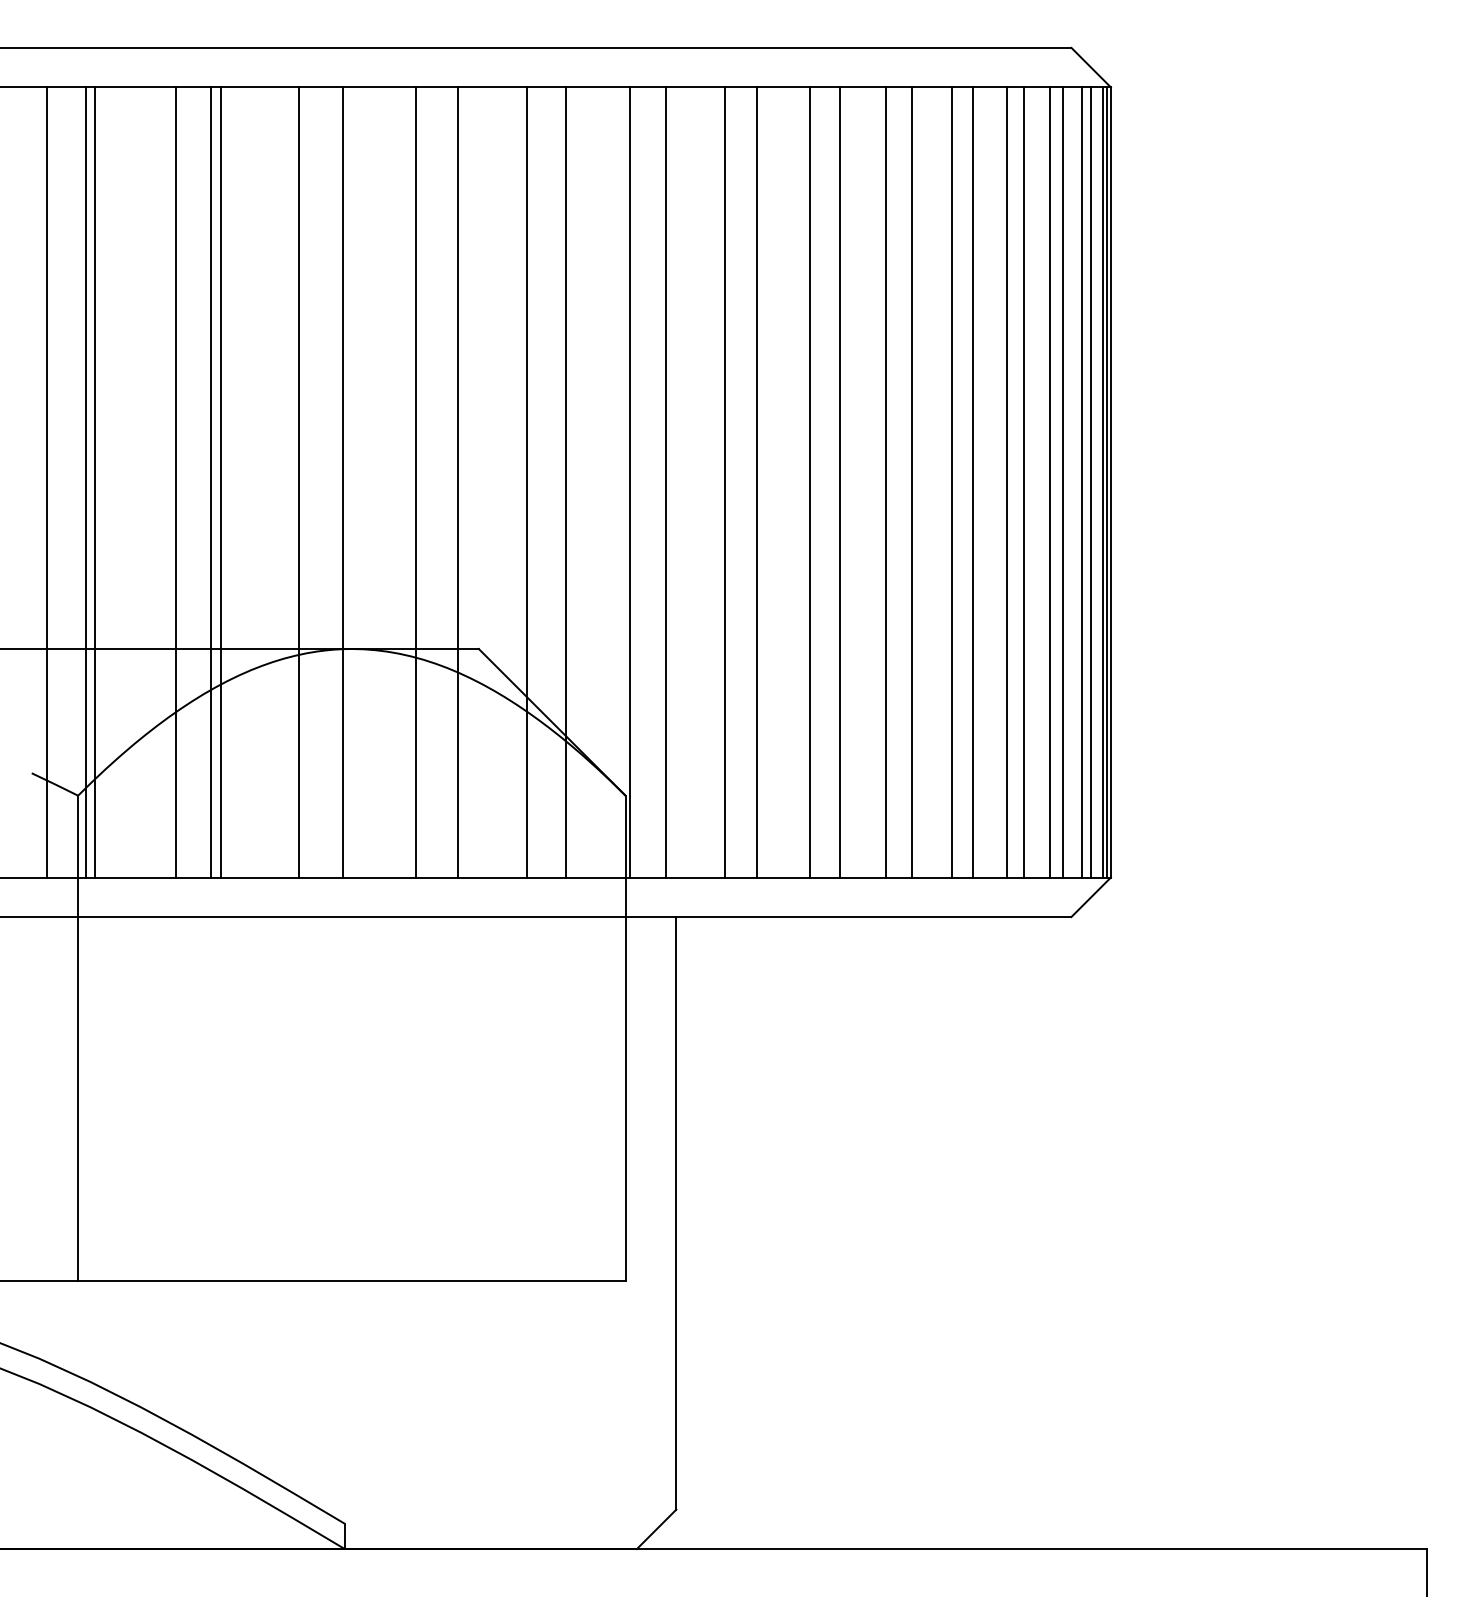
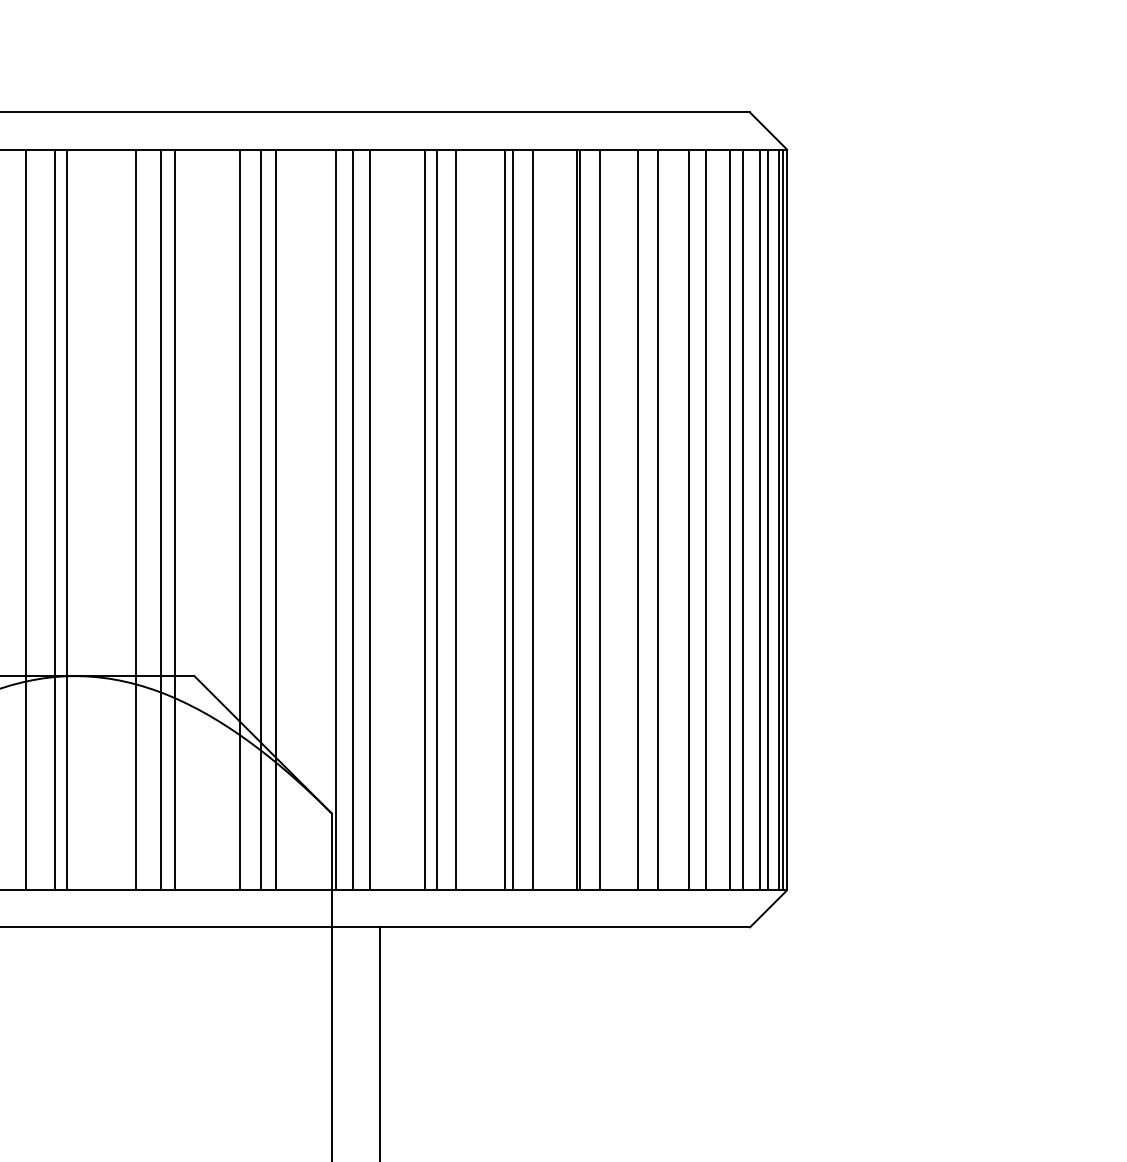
line: (330, 482) -> (55, 519), added
line: (443, 482) -> (161, 519), added
line: (549, 482) -> (260, 519), added
line: (647, 482) -> (352, 519), added
line: (737, 482) -> (436, 519), added
line: (818, 482) -> (512, 519), added
line: (889, 482) -> (579, 519), added

